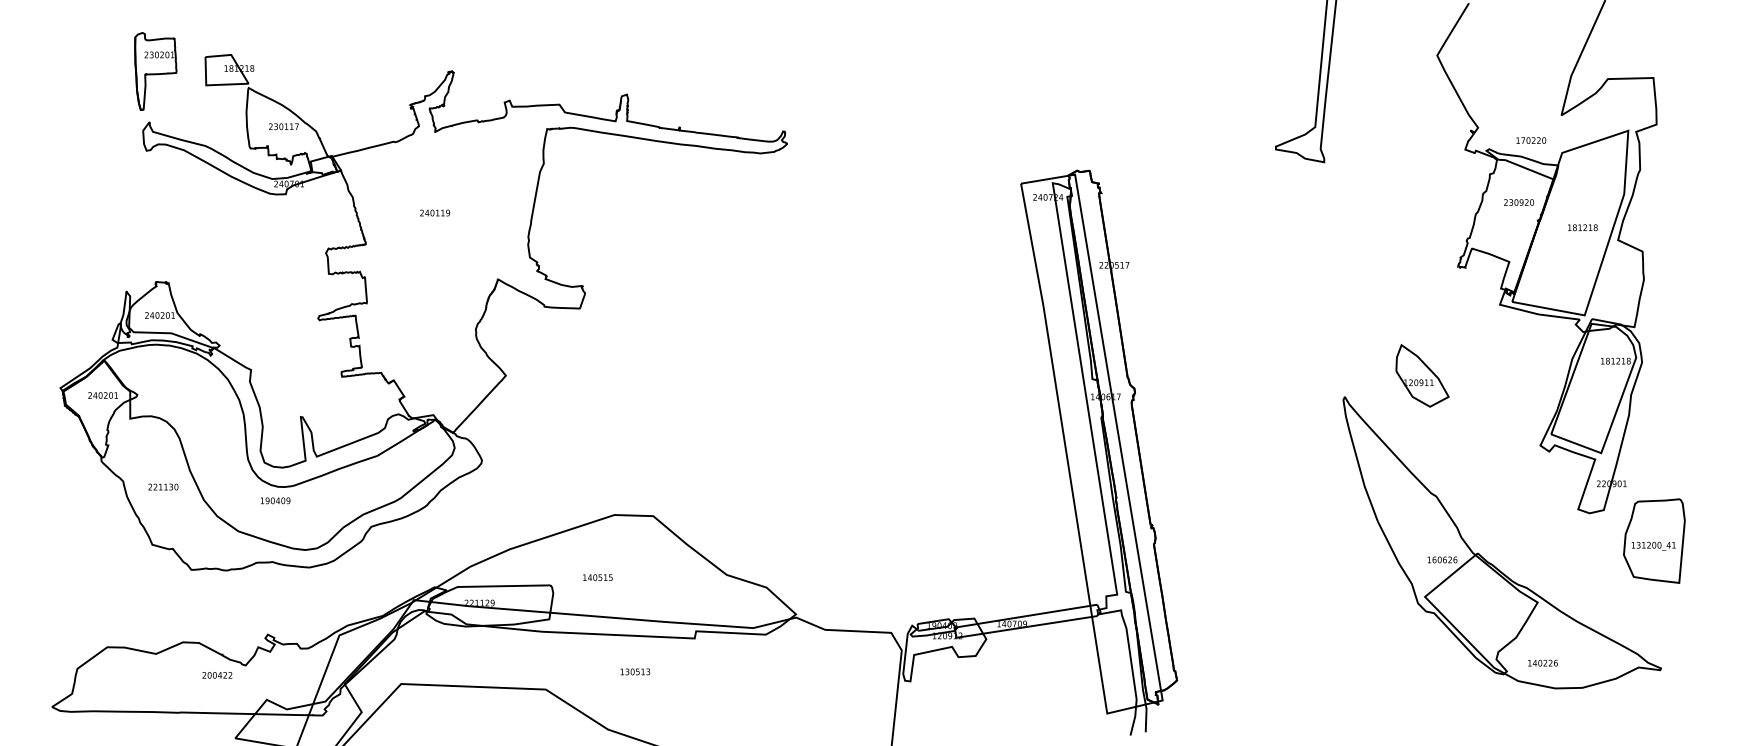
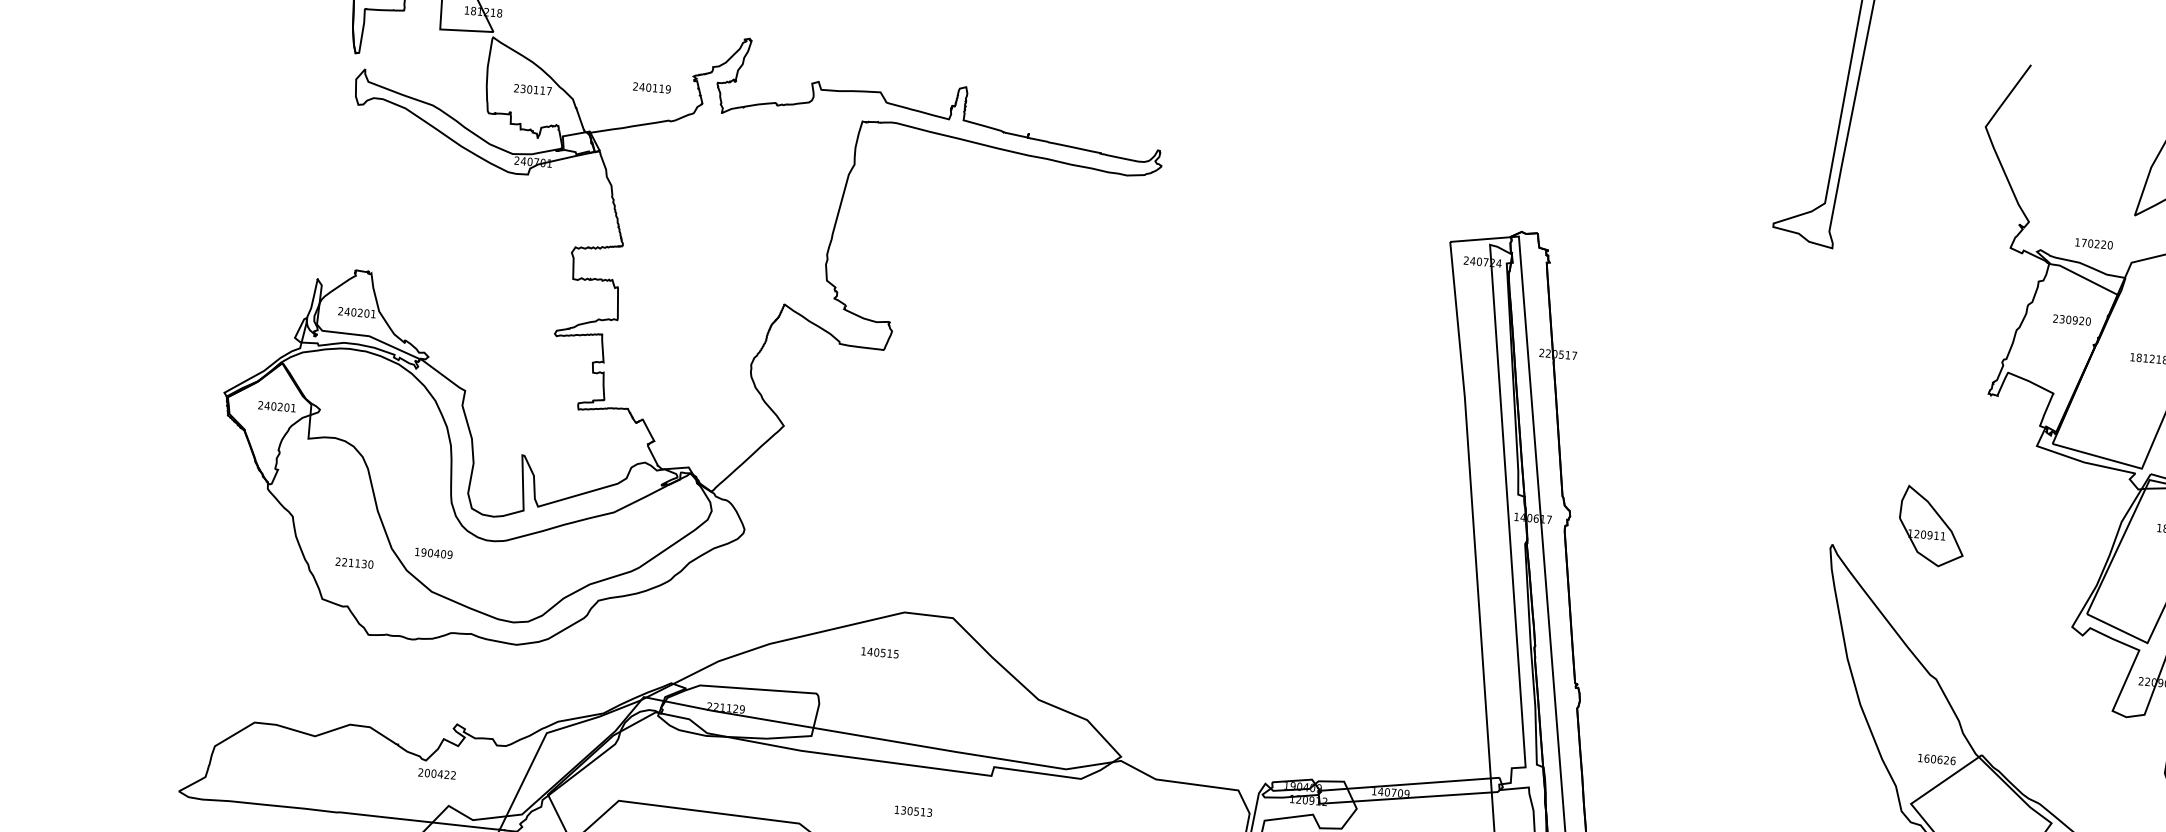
text: (434, 212) -> (651, 87), moved
text: (163, 486) -> (354, 562), moved
text: (275, 500) -> (433, 552), moved
text: (597, 577) -> (879, 652), moved
text: (217, 675) -> (437, 774), moved

